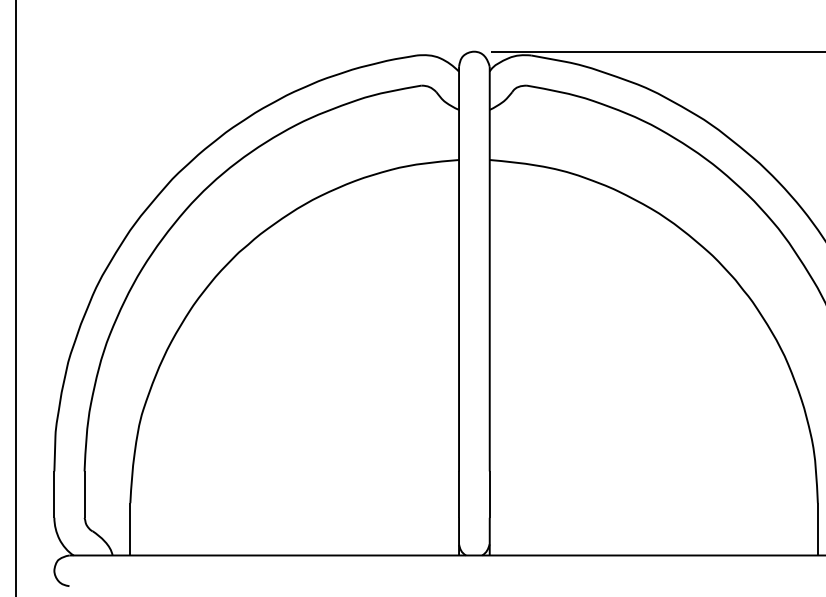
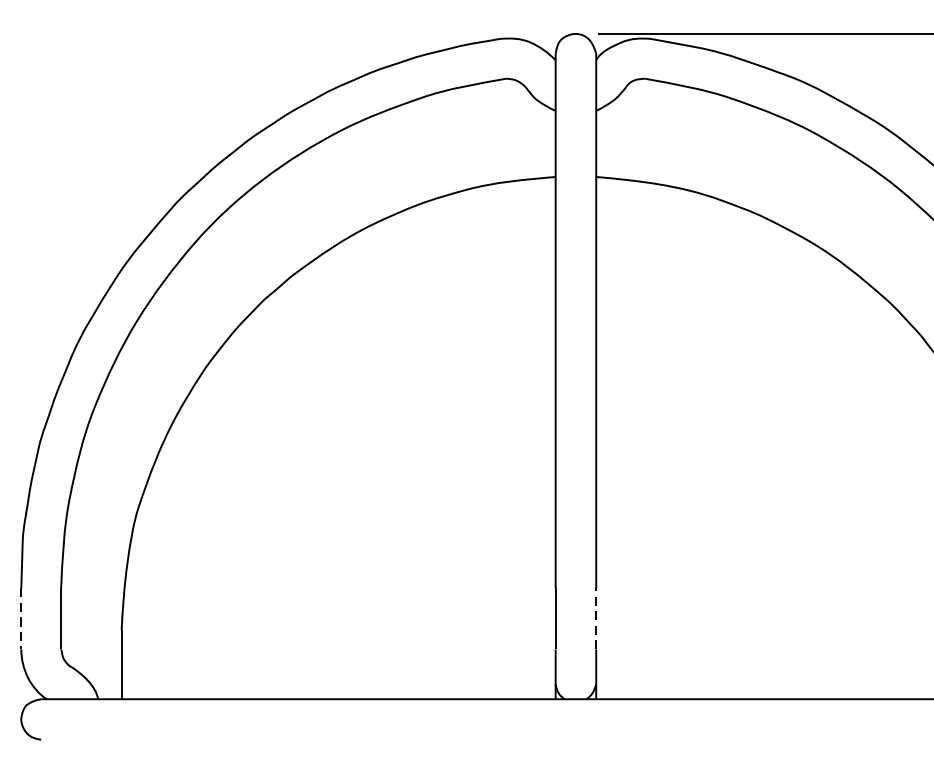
line: (489, 494) -> (595, 618), solid -> dashed
line: (54, 495) -> (21, 620), solid -> dashed

